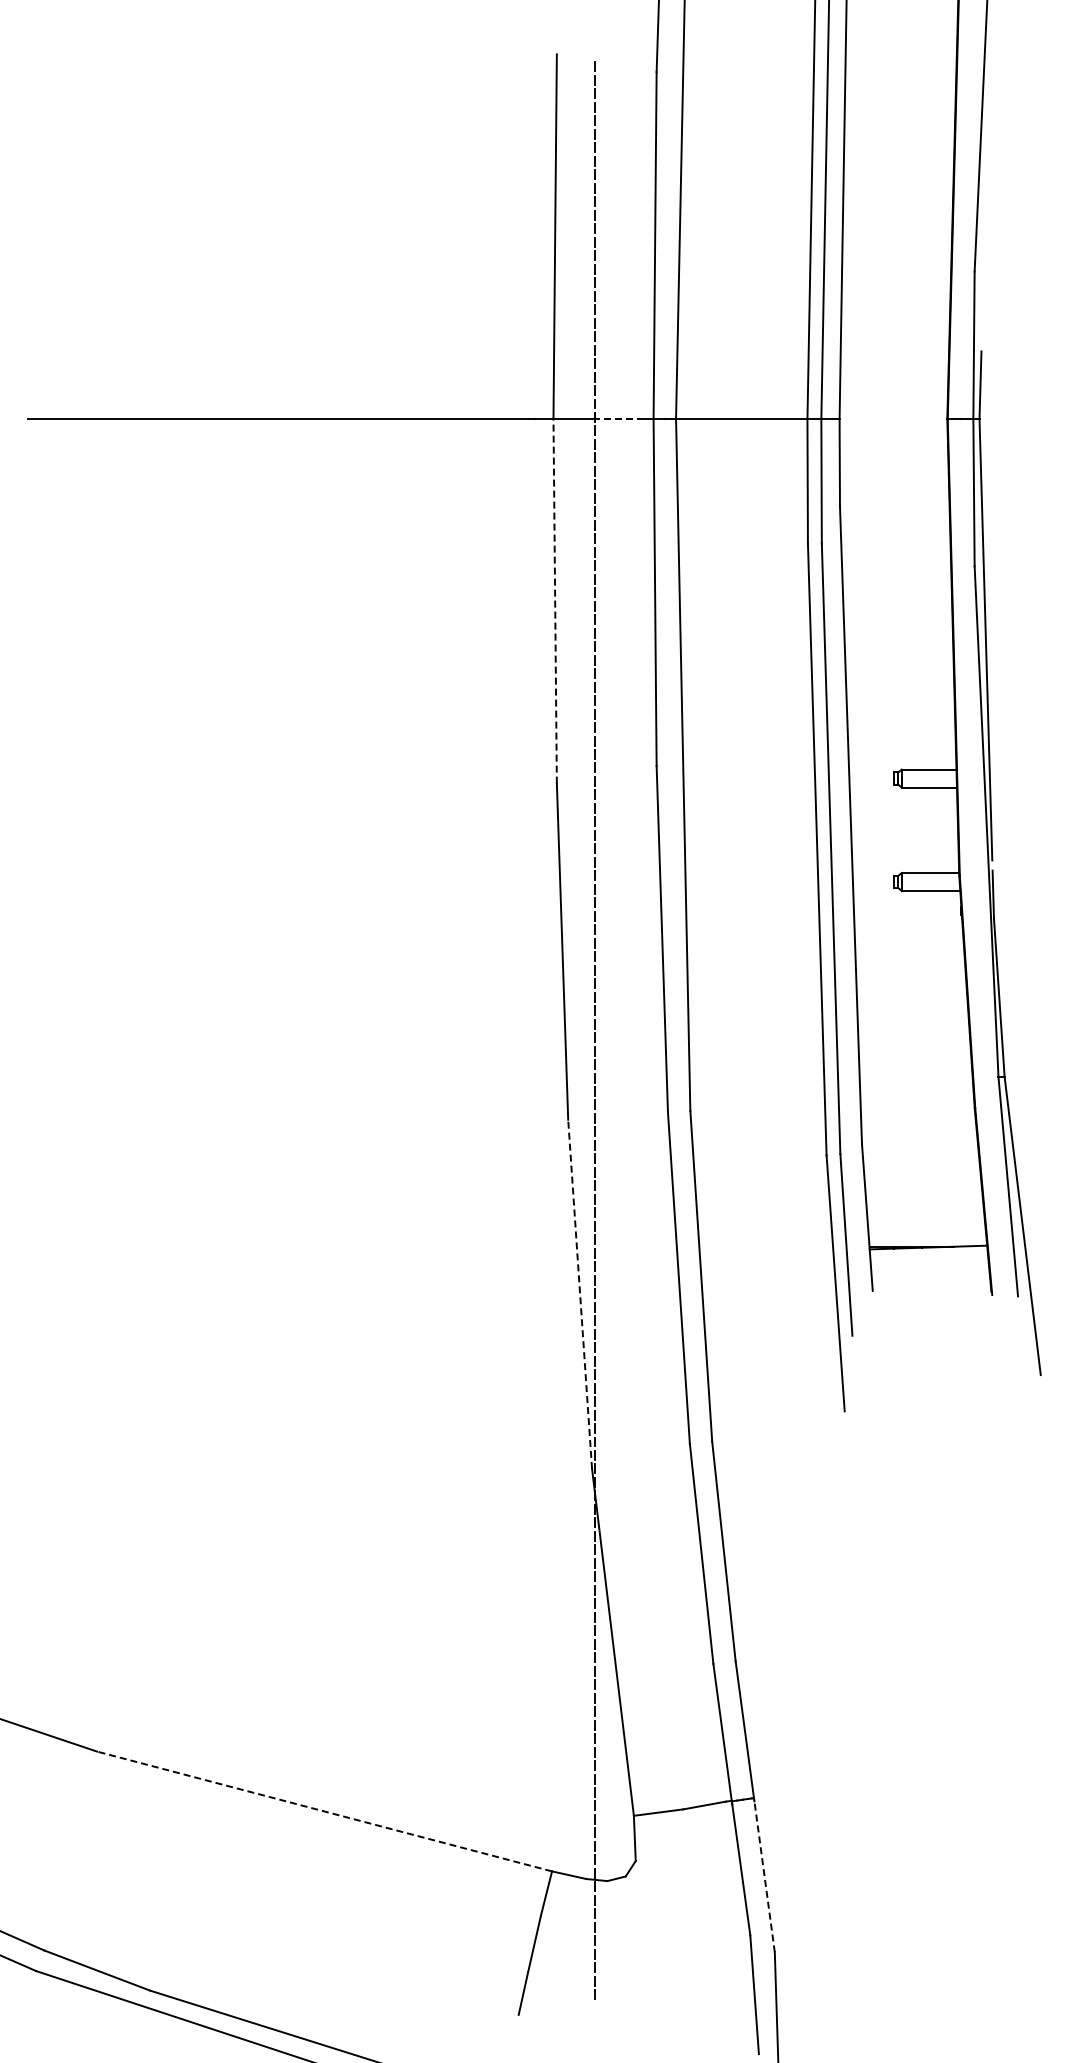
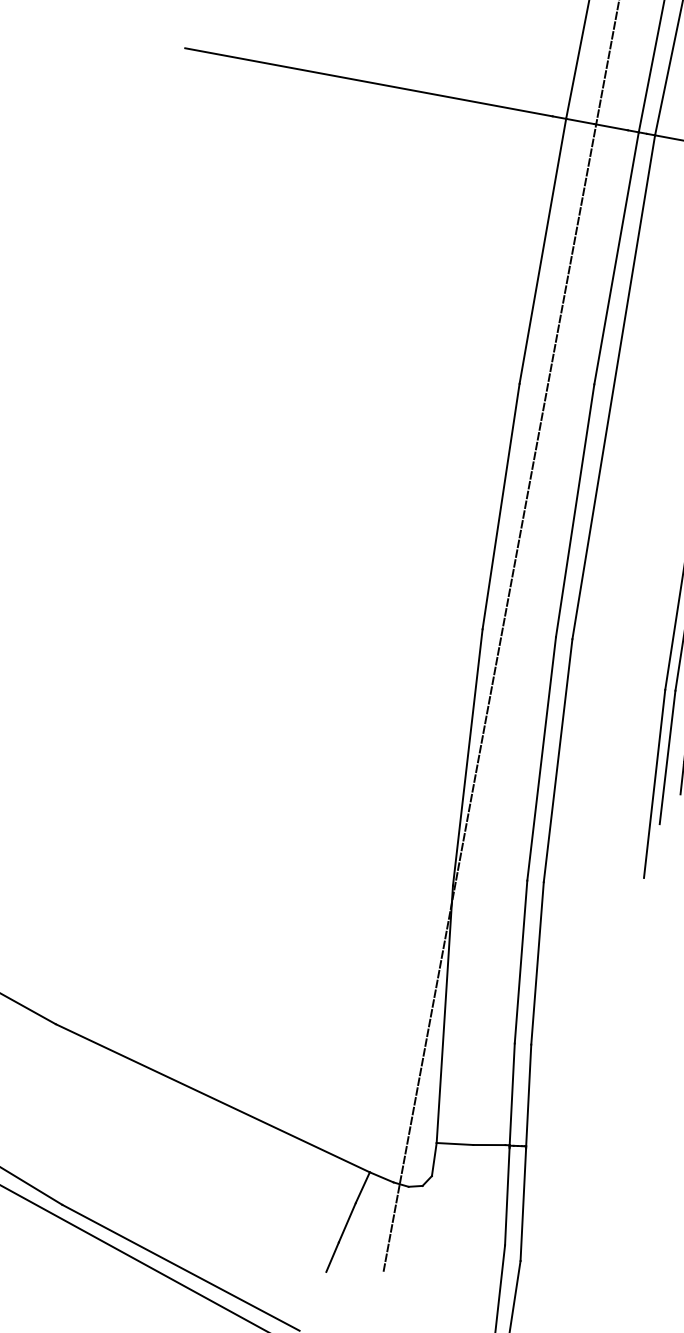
line: (616, 418) -> (611, 126), dashed -> solid
line: (555, 600) -> (543, 250), dashed -> solid
line: (580, 1294) -> (468, 757), dashed -> solid
line: (324, 1811) -> (212, 1098), dashed -> solid
line: (764, 1876) -> (523, 1204), dashed -> solid

